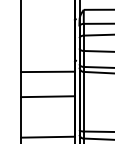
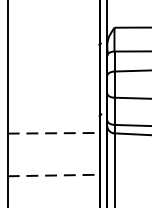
line: (48, 71) -> (54, 132), solid -> dashed
line: (48, 96) -> (54, 175), solid -> dashed

